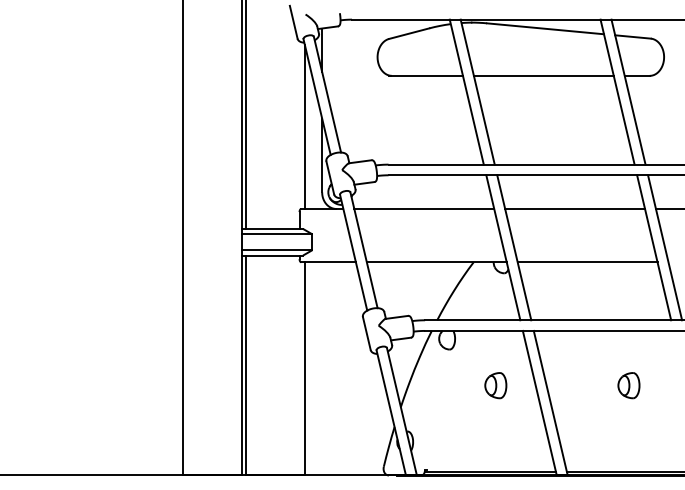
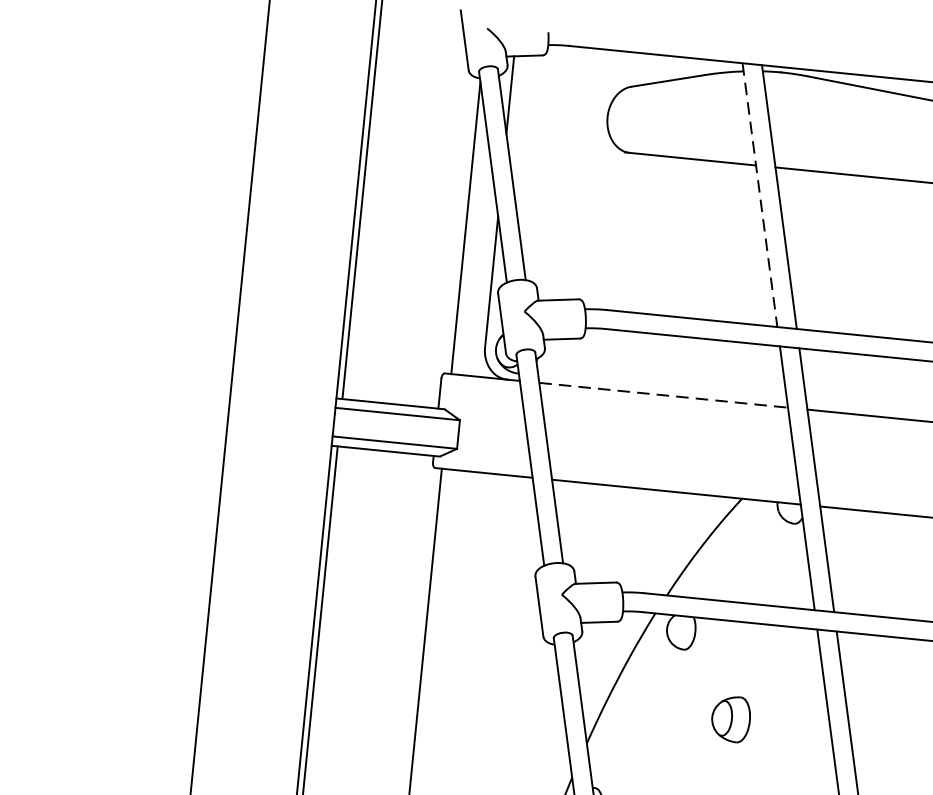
line: (466, 92) -> (759, 195), solid -> dashed
line: (424, 208) -> (664, 394), solid -> dashed
part: (495, 385) -> (730, 718), moved

